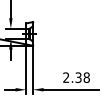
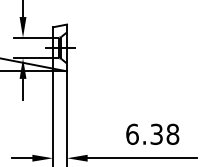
text: (66, 77) -> (132, 134), 2.38 -> 6.38

